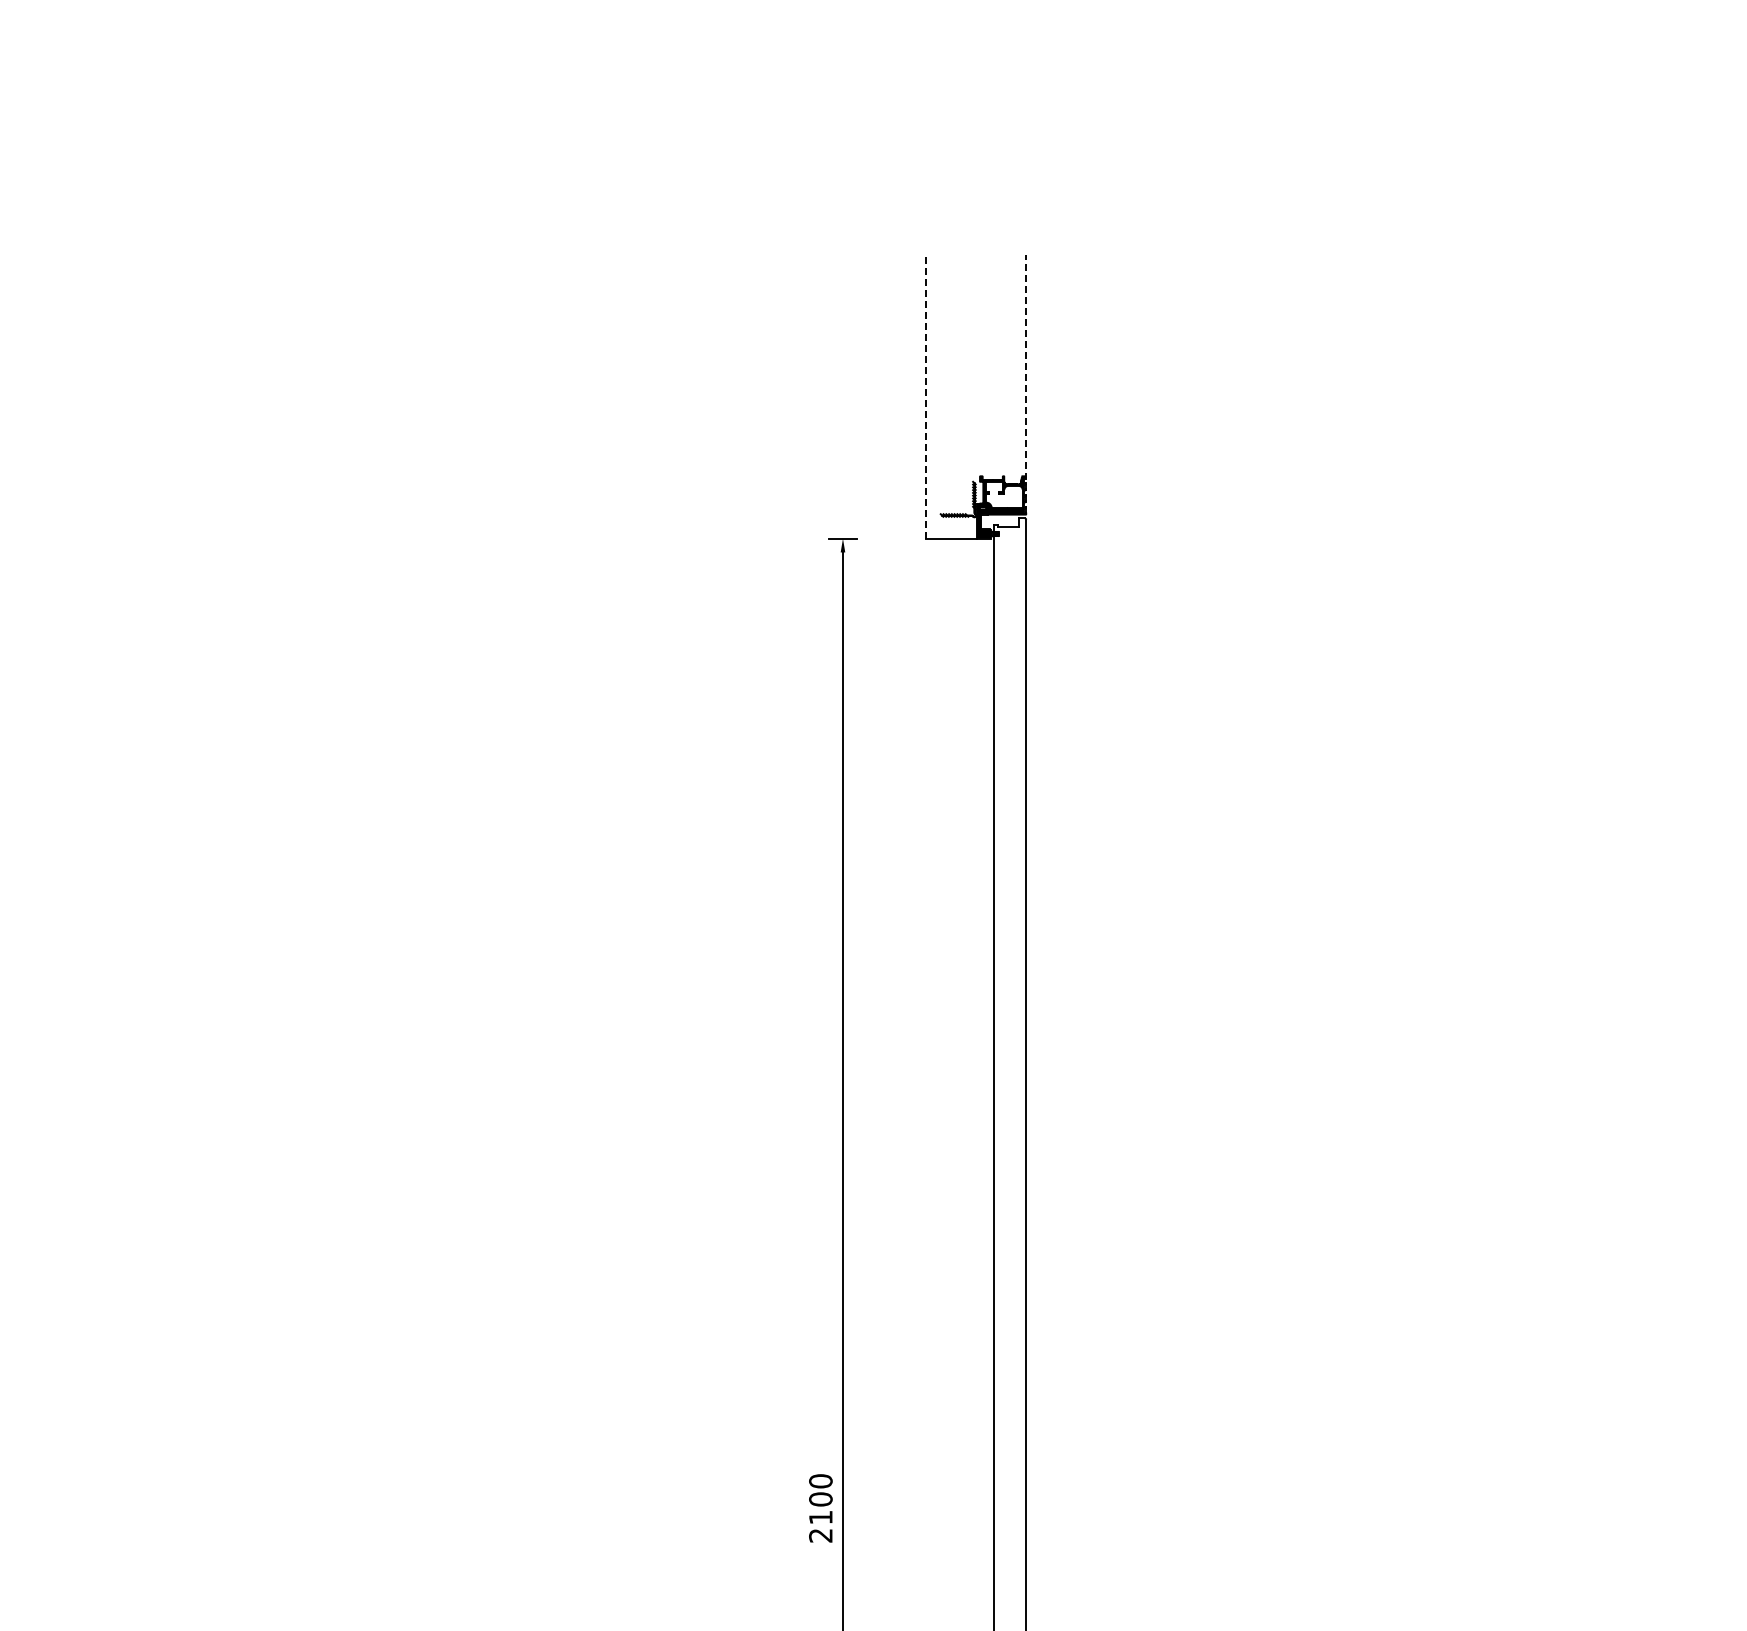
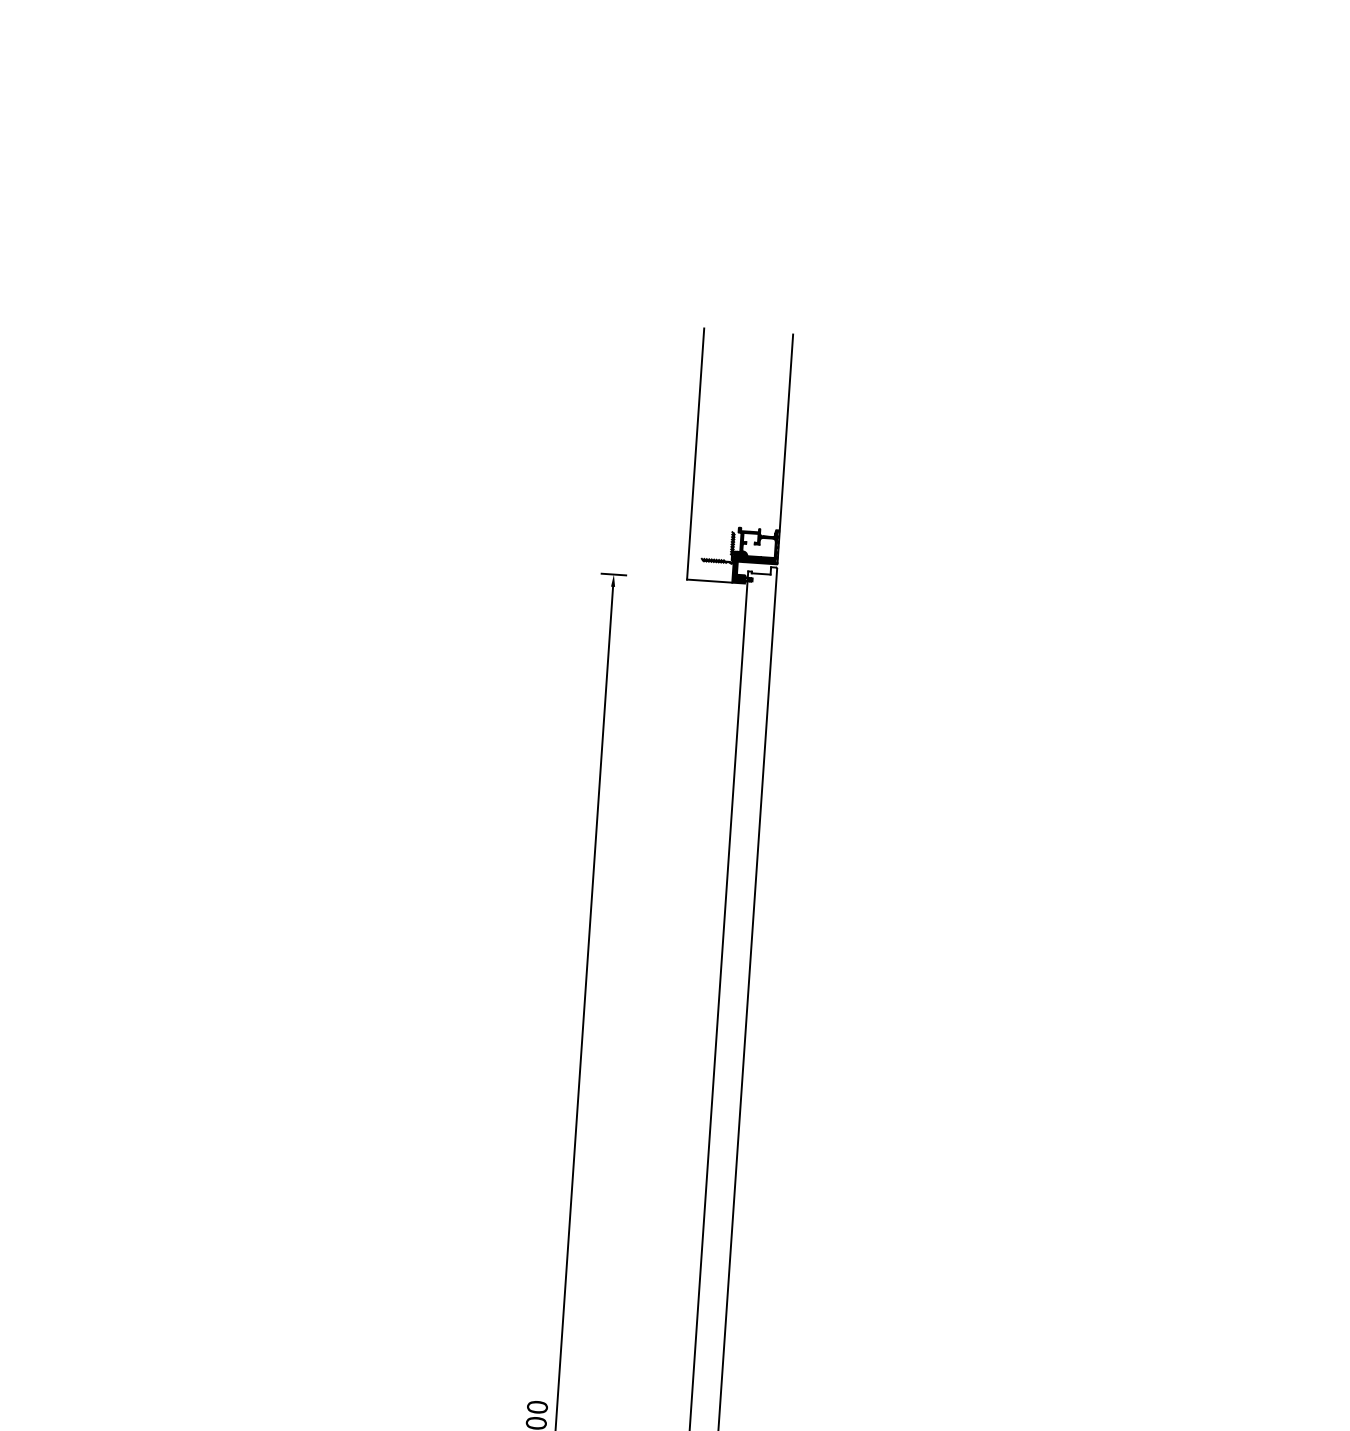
line: (1026, 383) -> (785, 448), dashed -> solid
line: (925, 396) -> (695, 453), dashed -> solid

